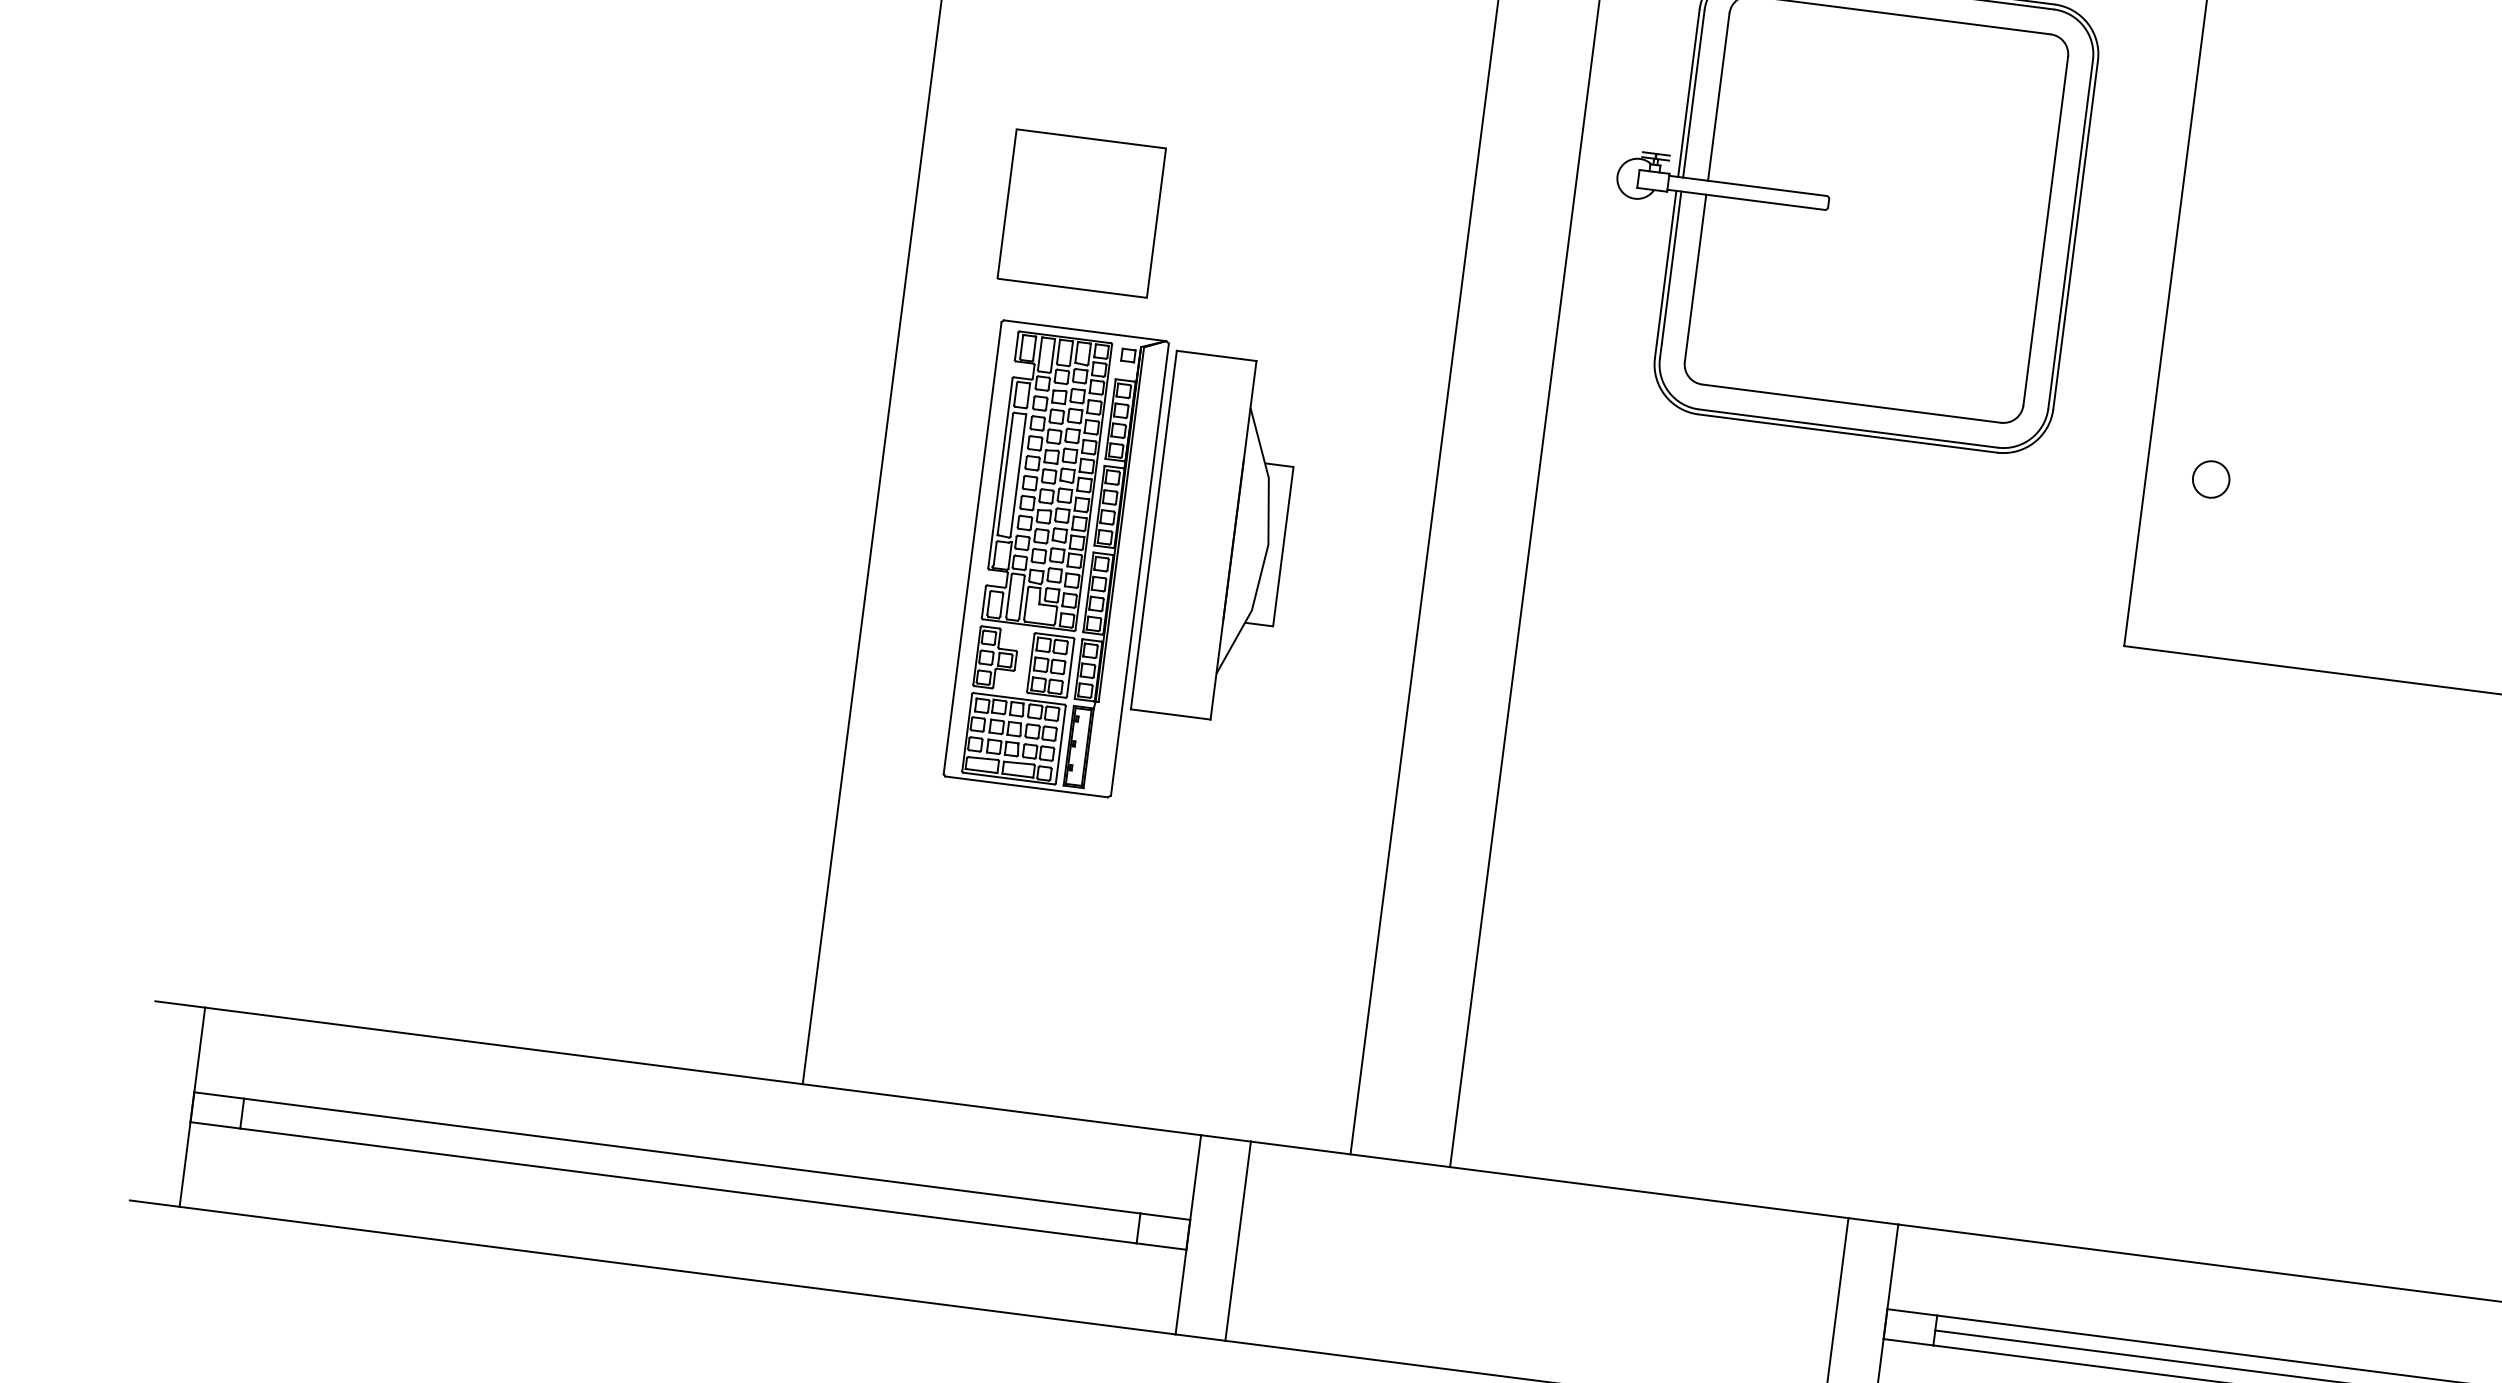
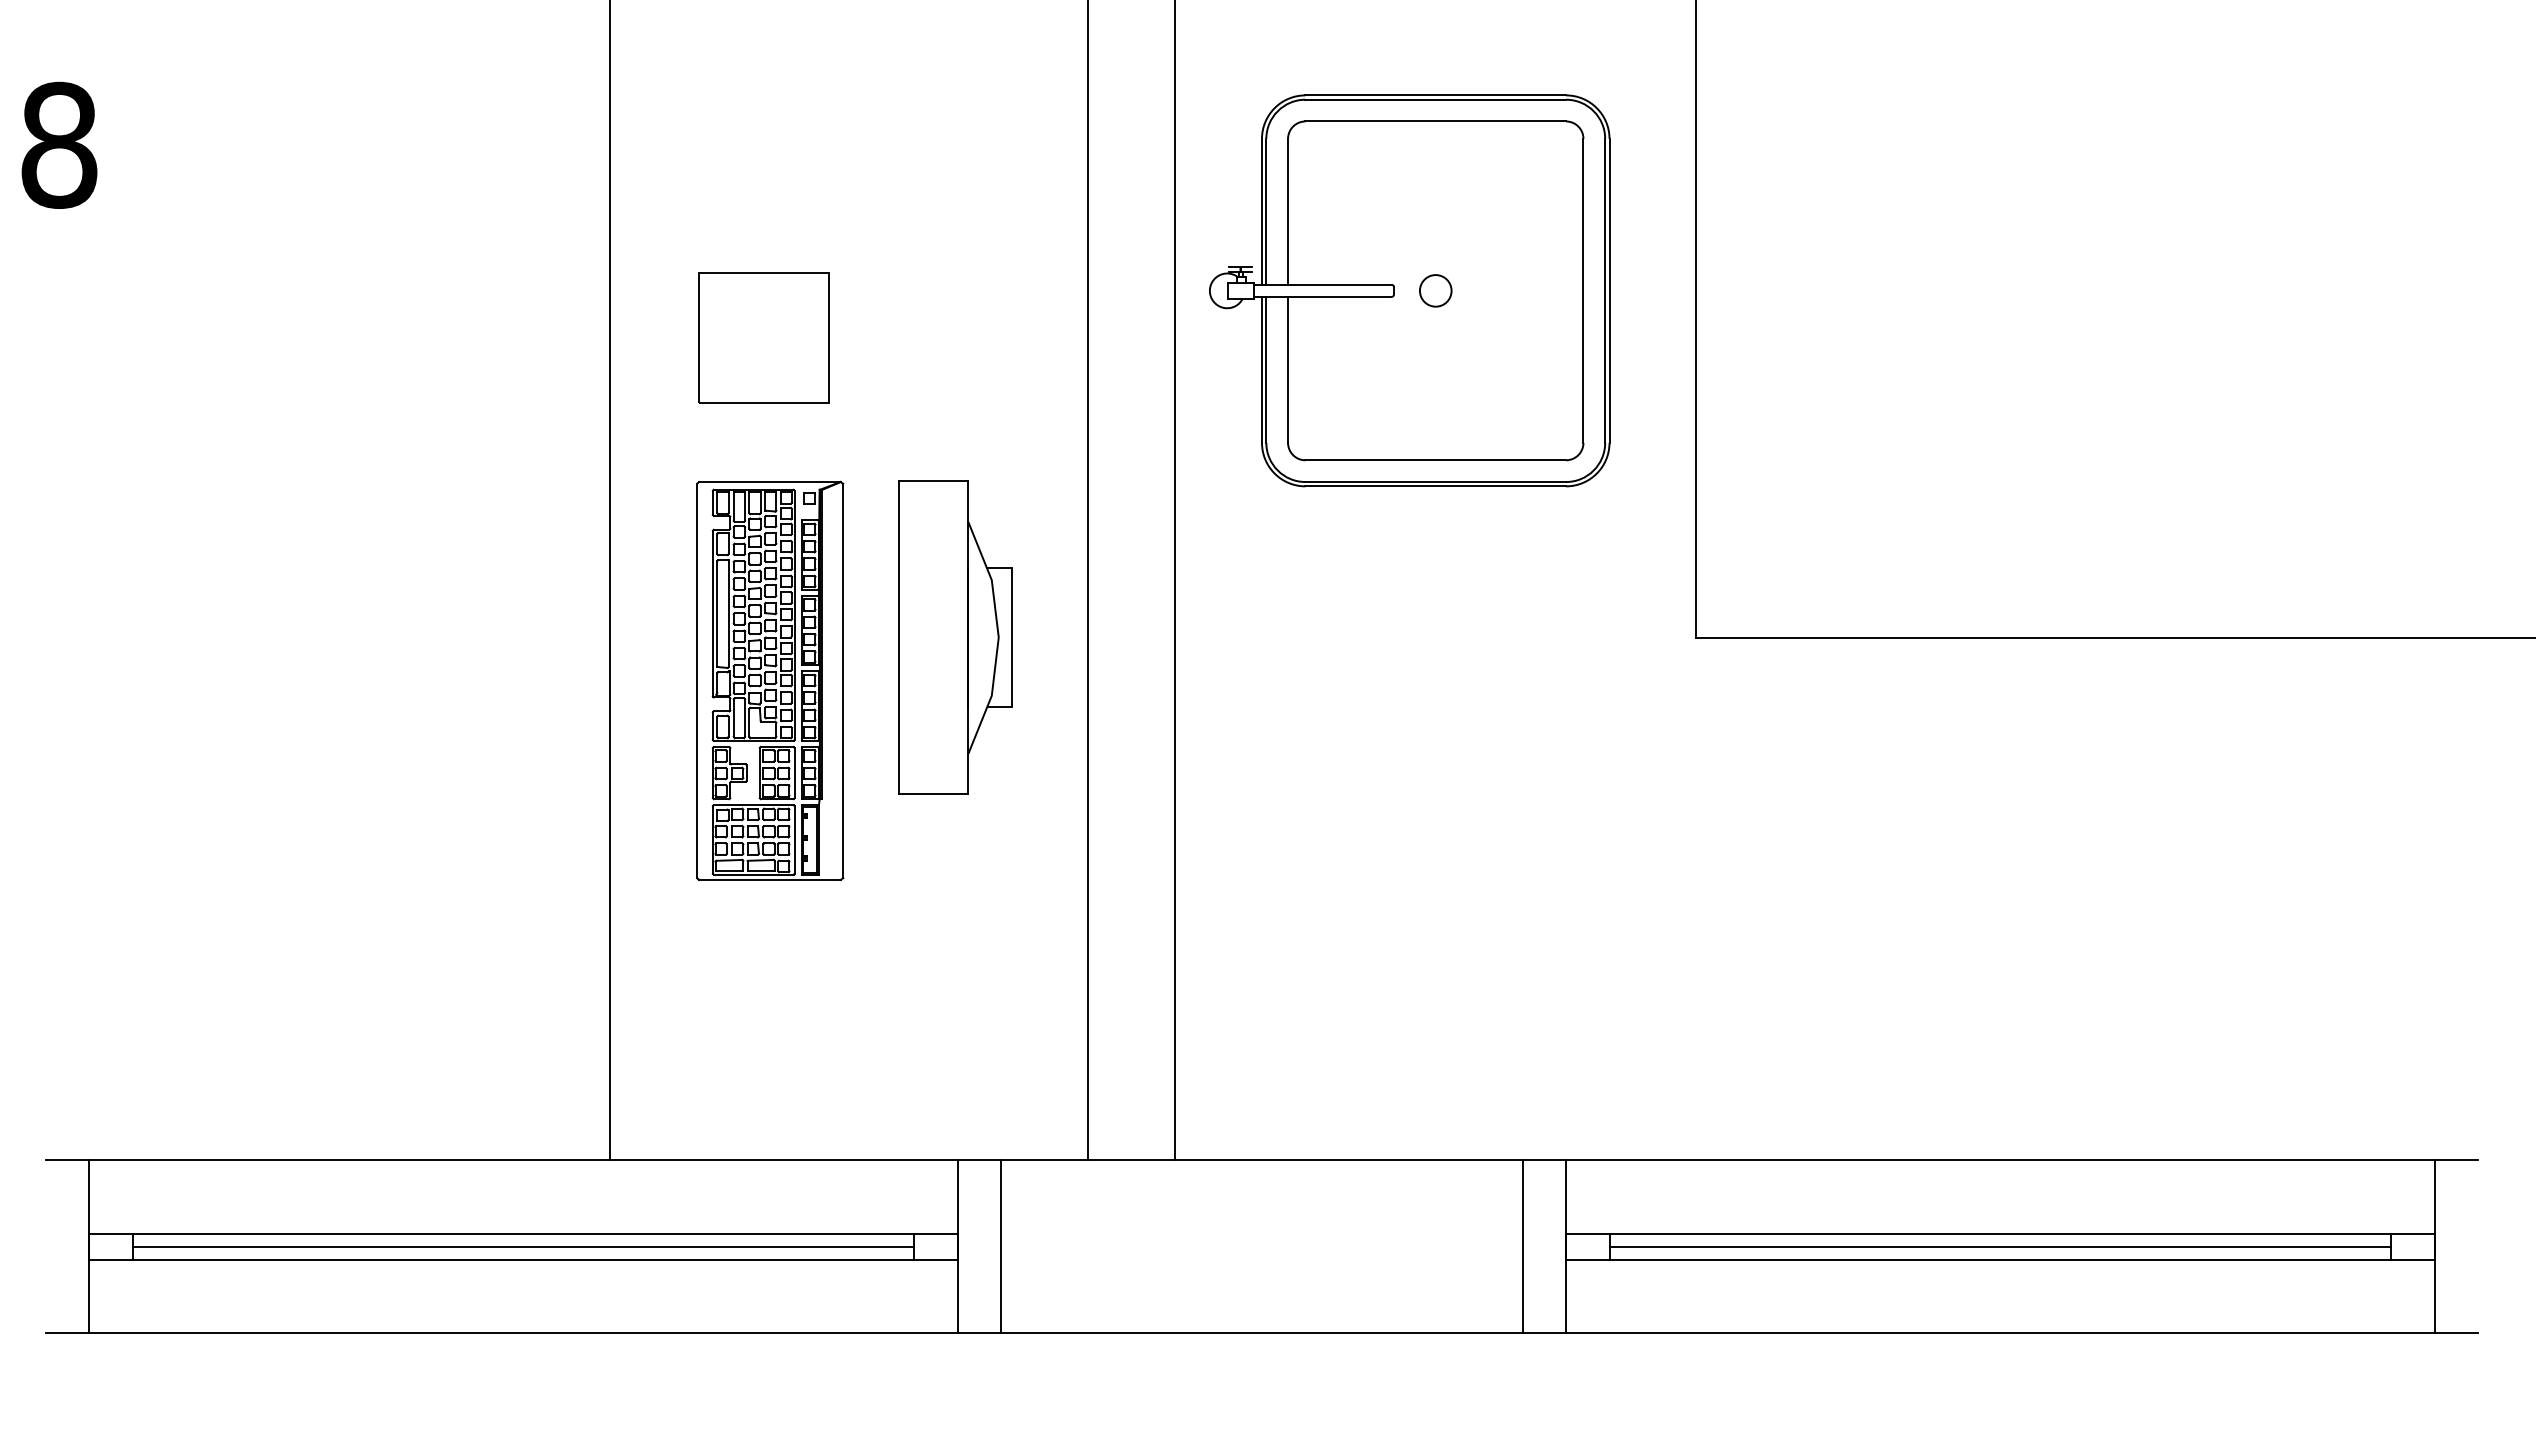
part: (1081, 213) -> (763, 337), moved
circle: (2210, 479) -> (1435, 290), moved
part: (1218, 538) -> (955, 637), moved
line: (690, 1170) -> (523, 1246), added

